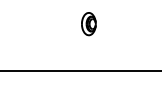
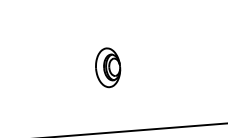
part: (88, 24) -> (107, 68), moved

